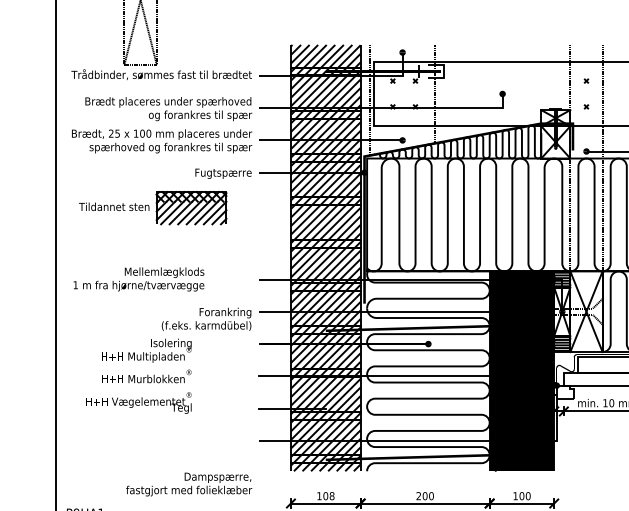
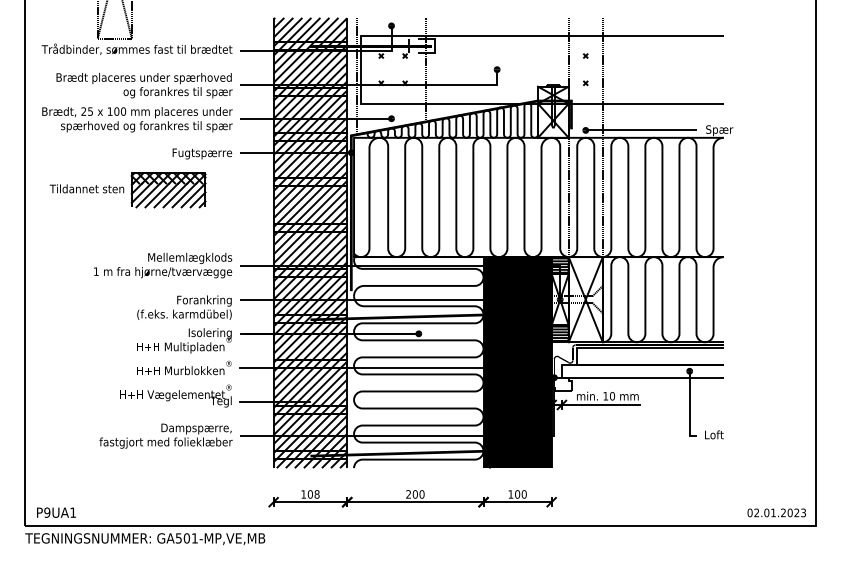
text: (139, 279) -> (163, 265), moved
text: (138, 375) -> (175, 367), moved
text: (188, 483) -> (165, 435), moved

